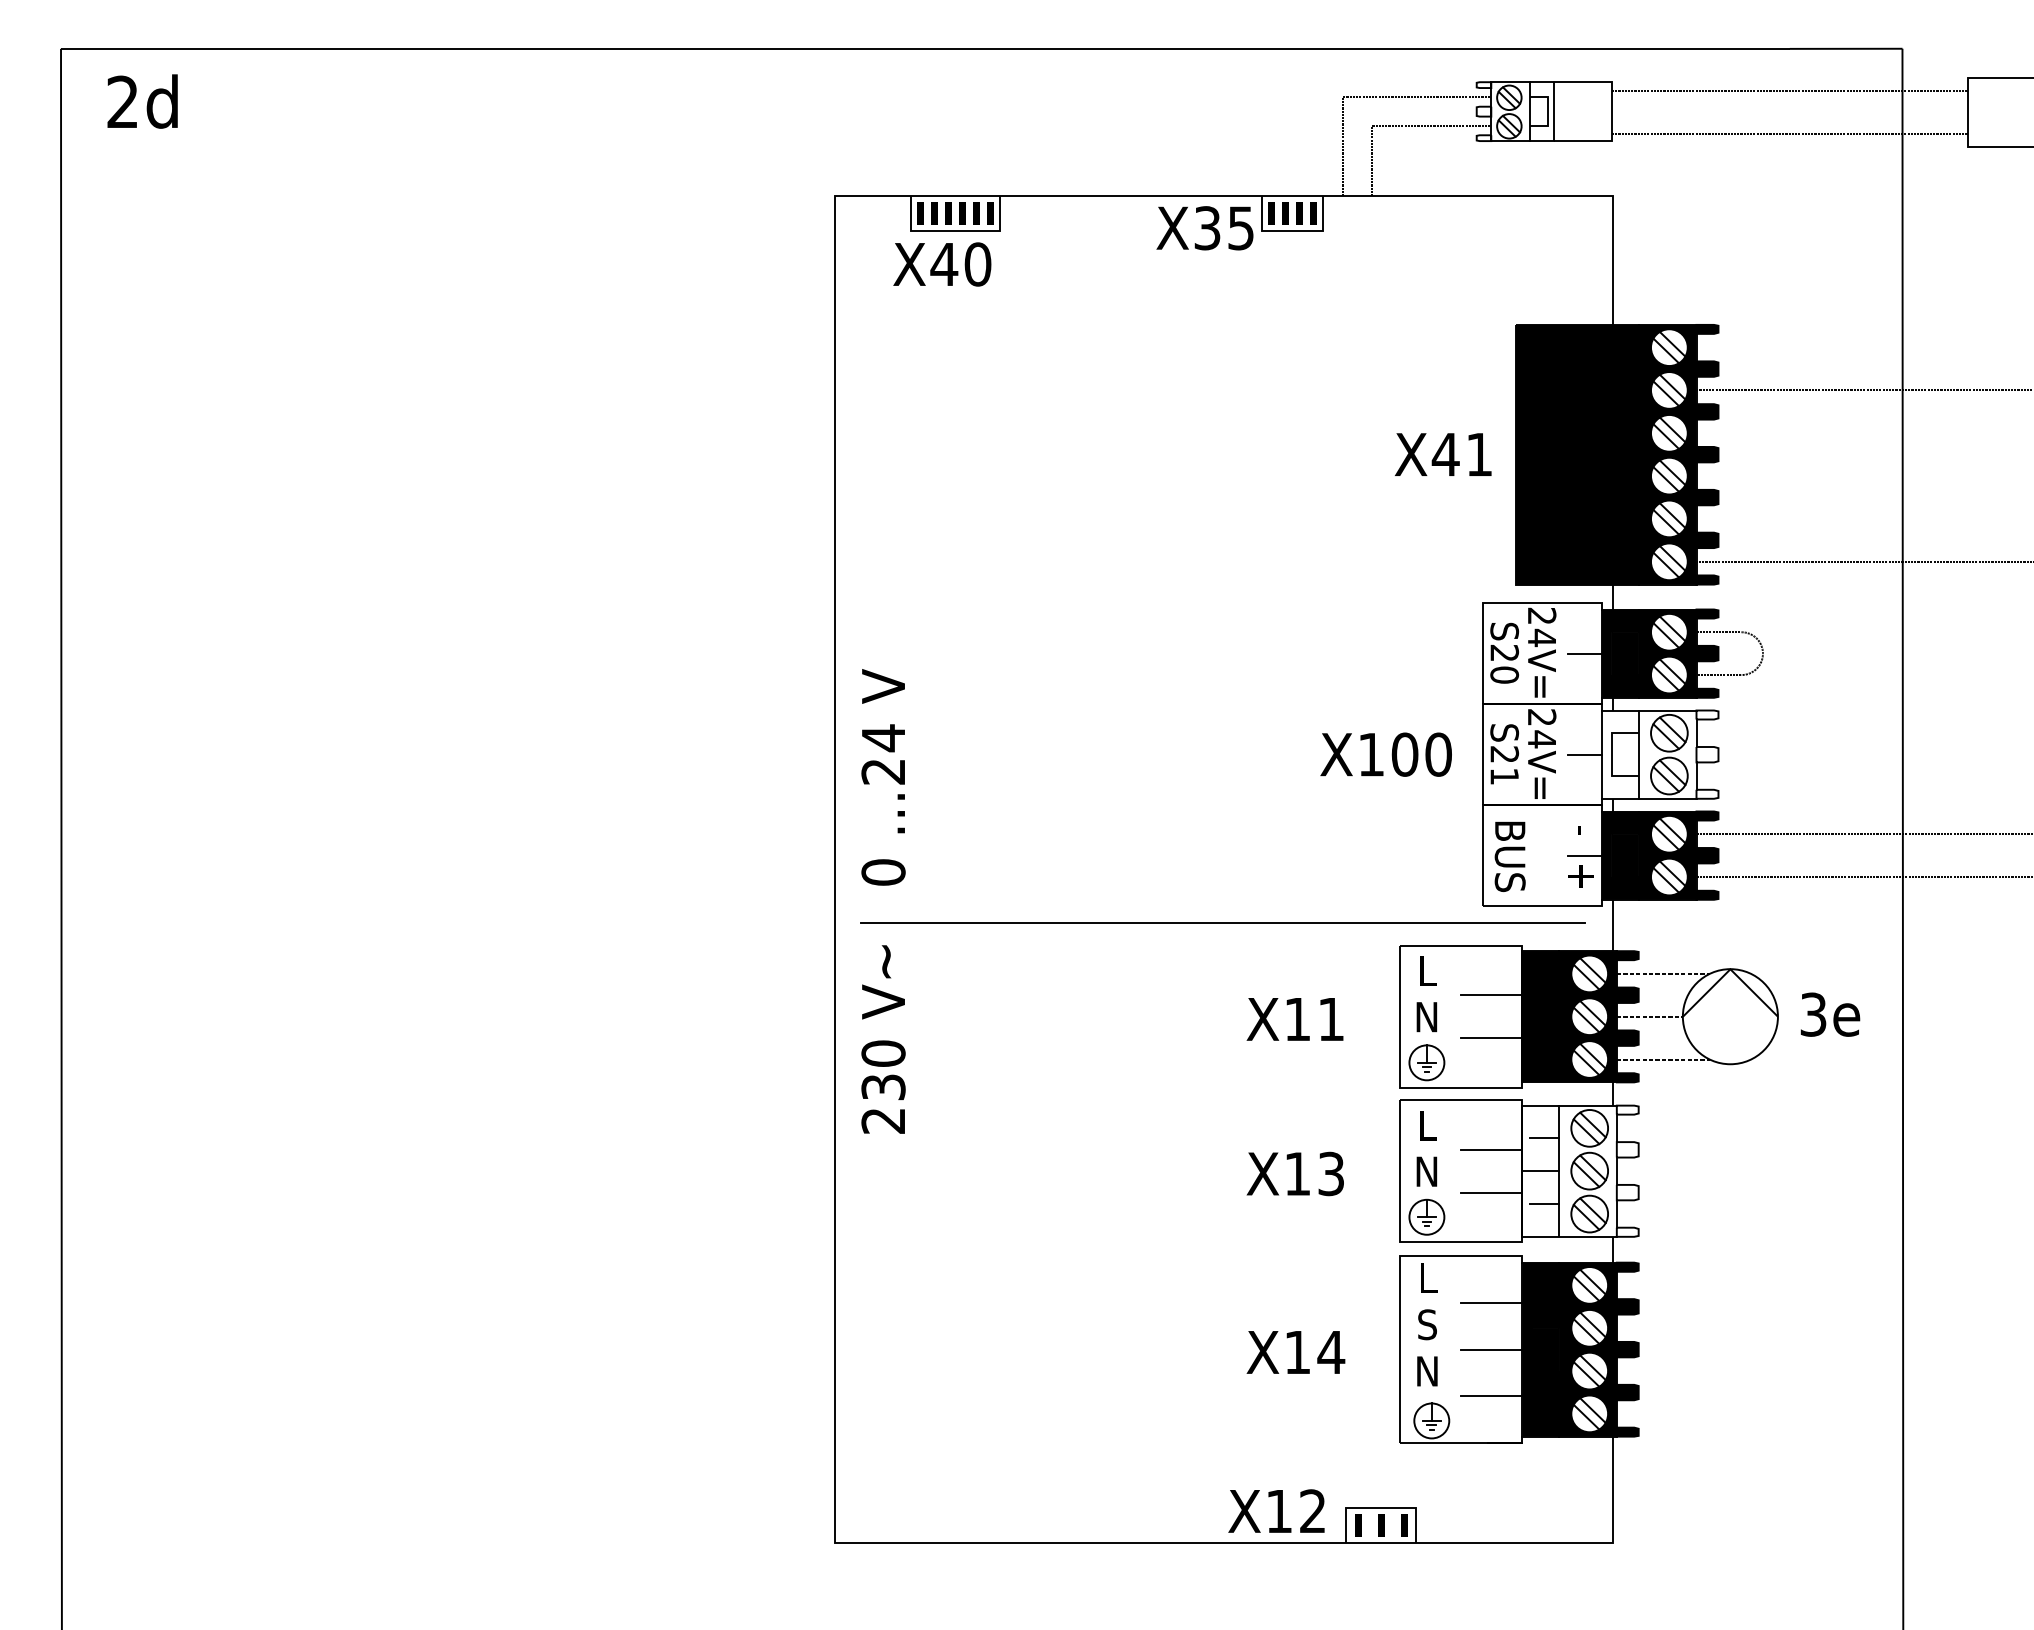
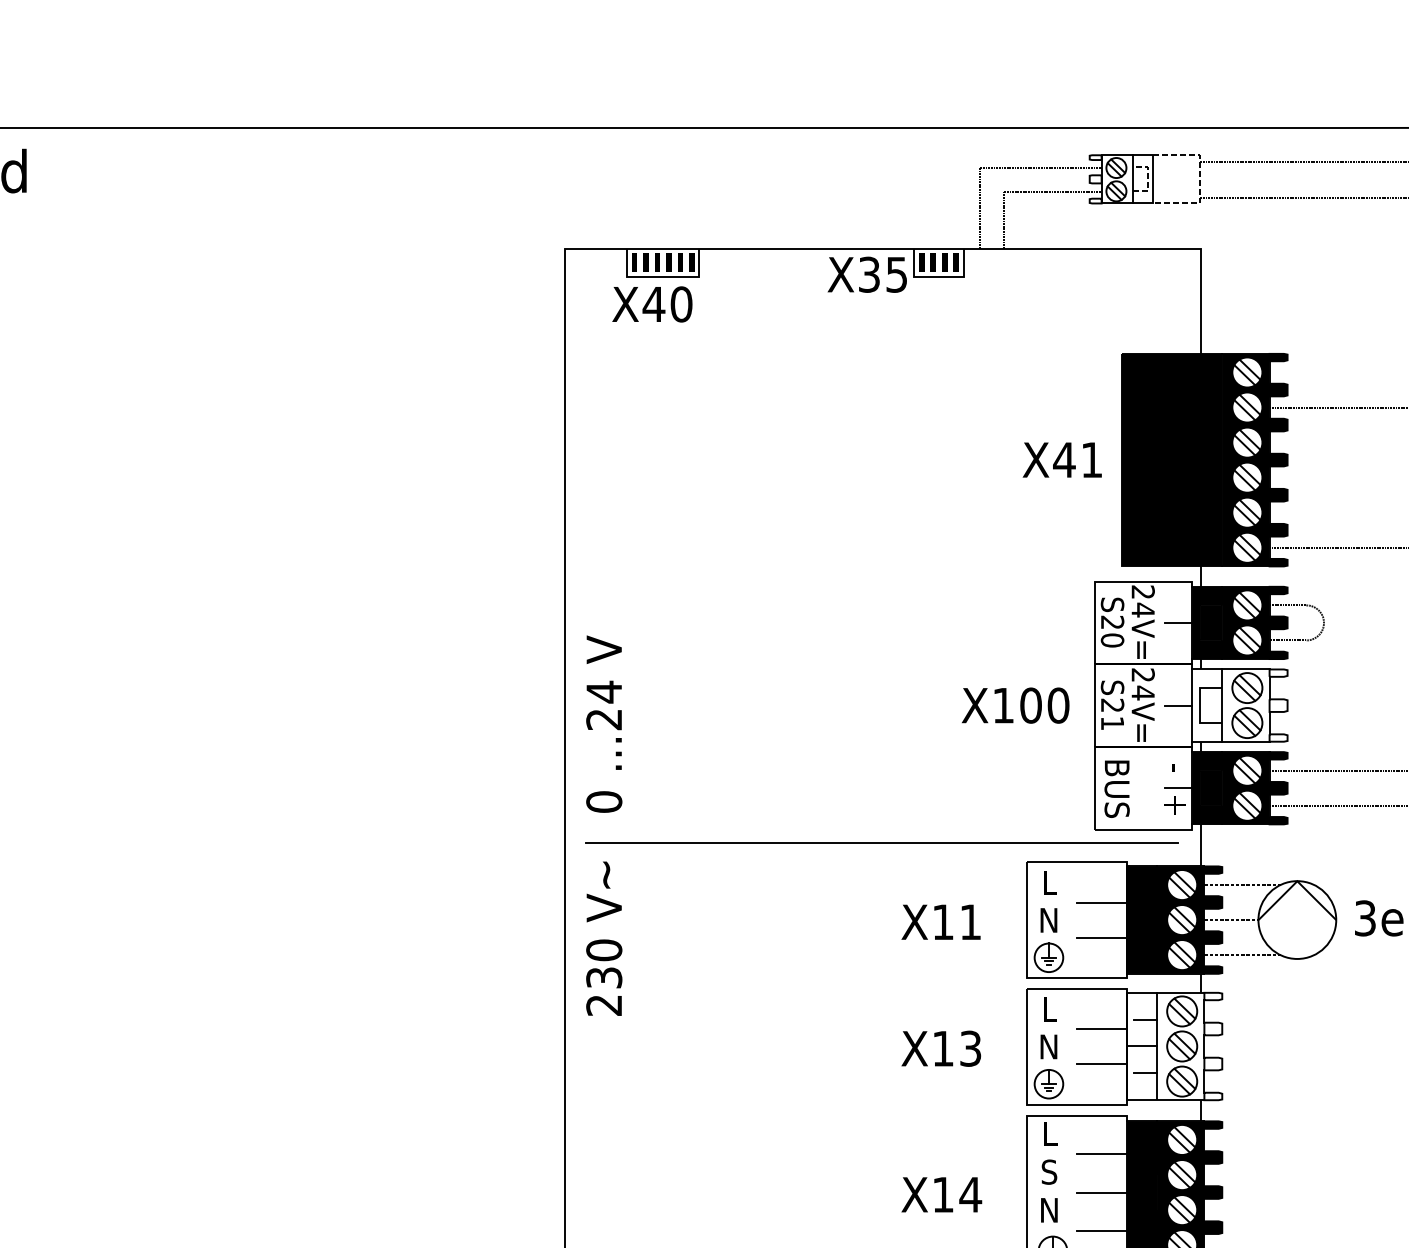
line: (1547, 111) -> (1147, 179), solid -> dashed
line: (1611, 112) -> (1200, 180), solid -> dashed

